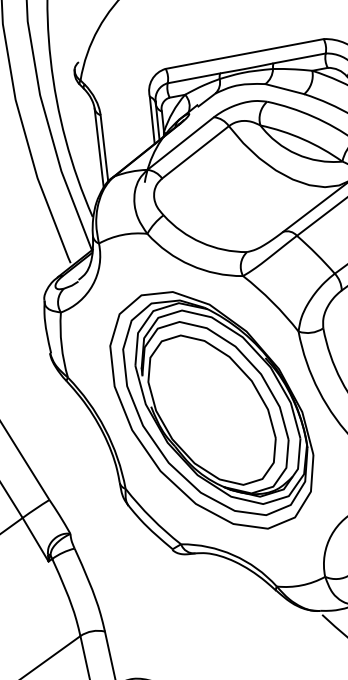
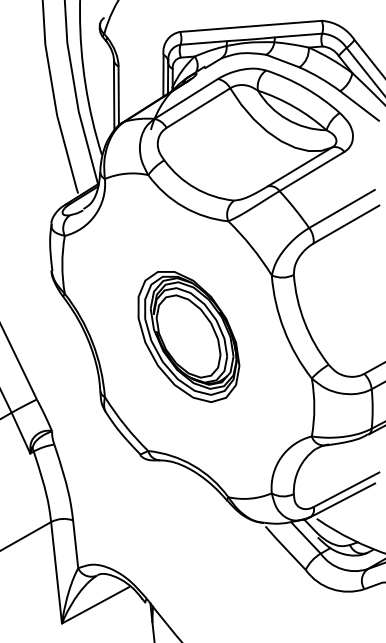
part: (212, 410) -> (188, 336), size x0.6

